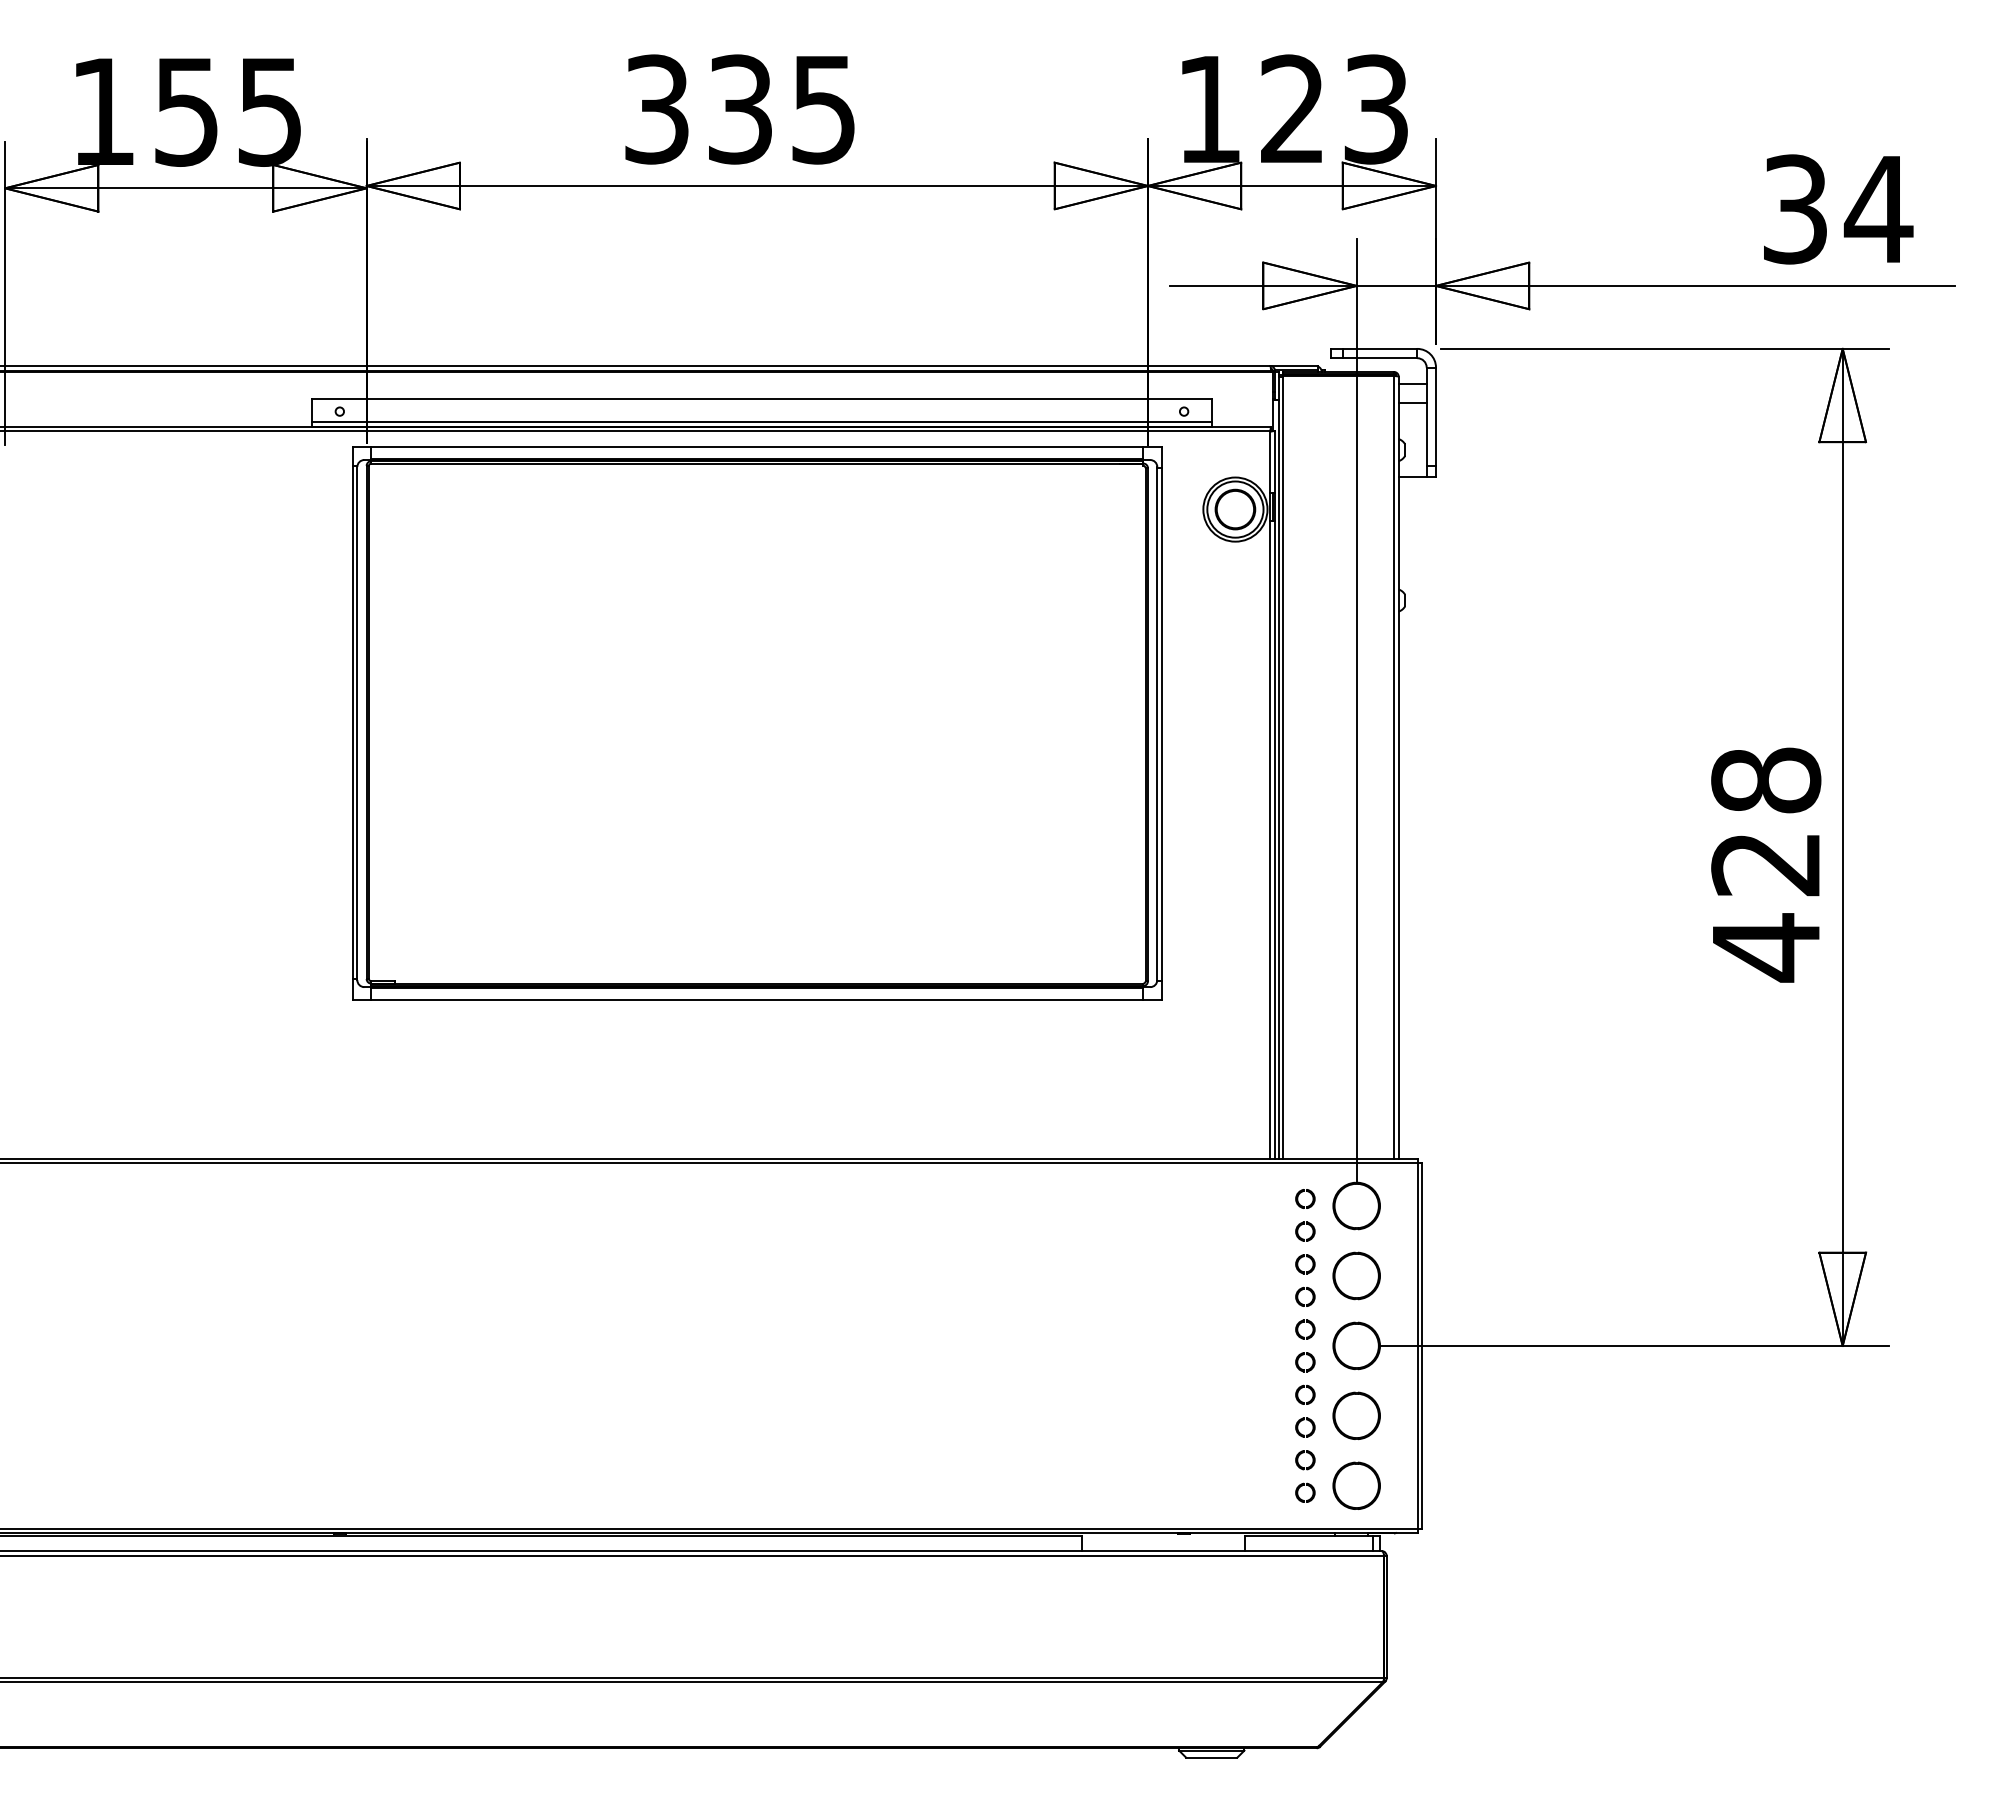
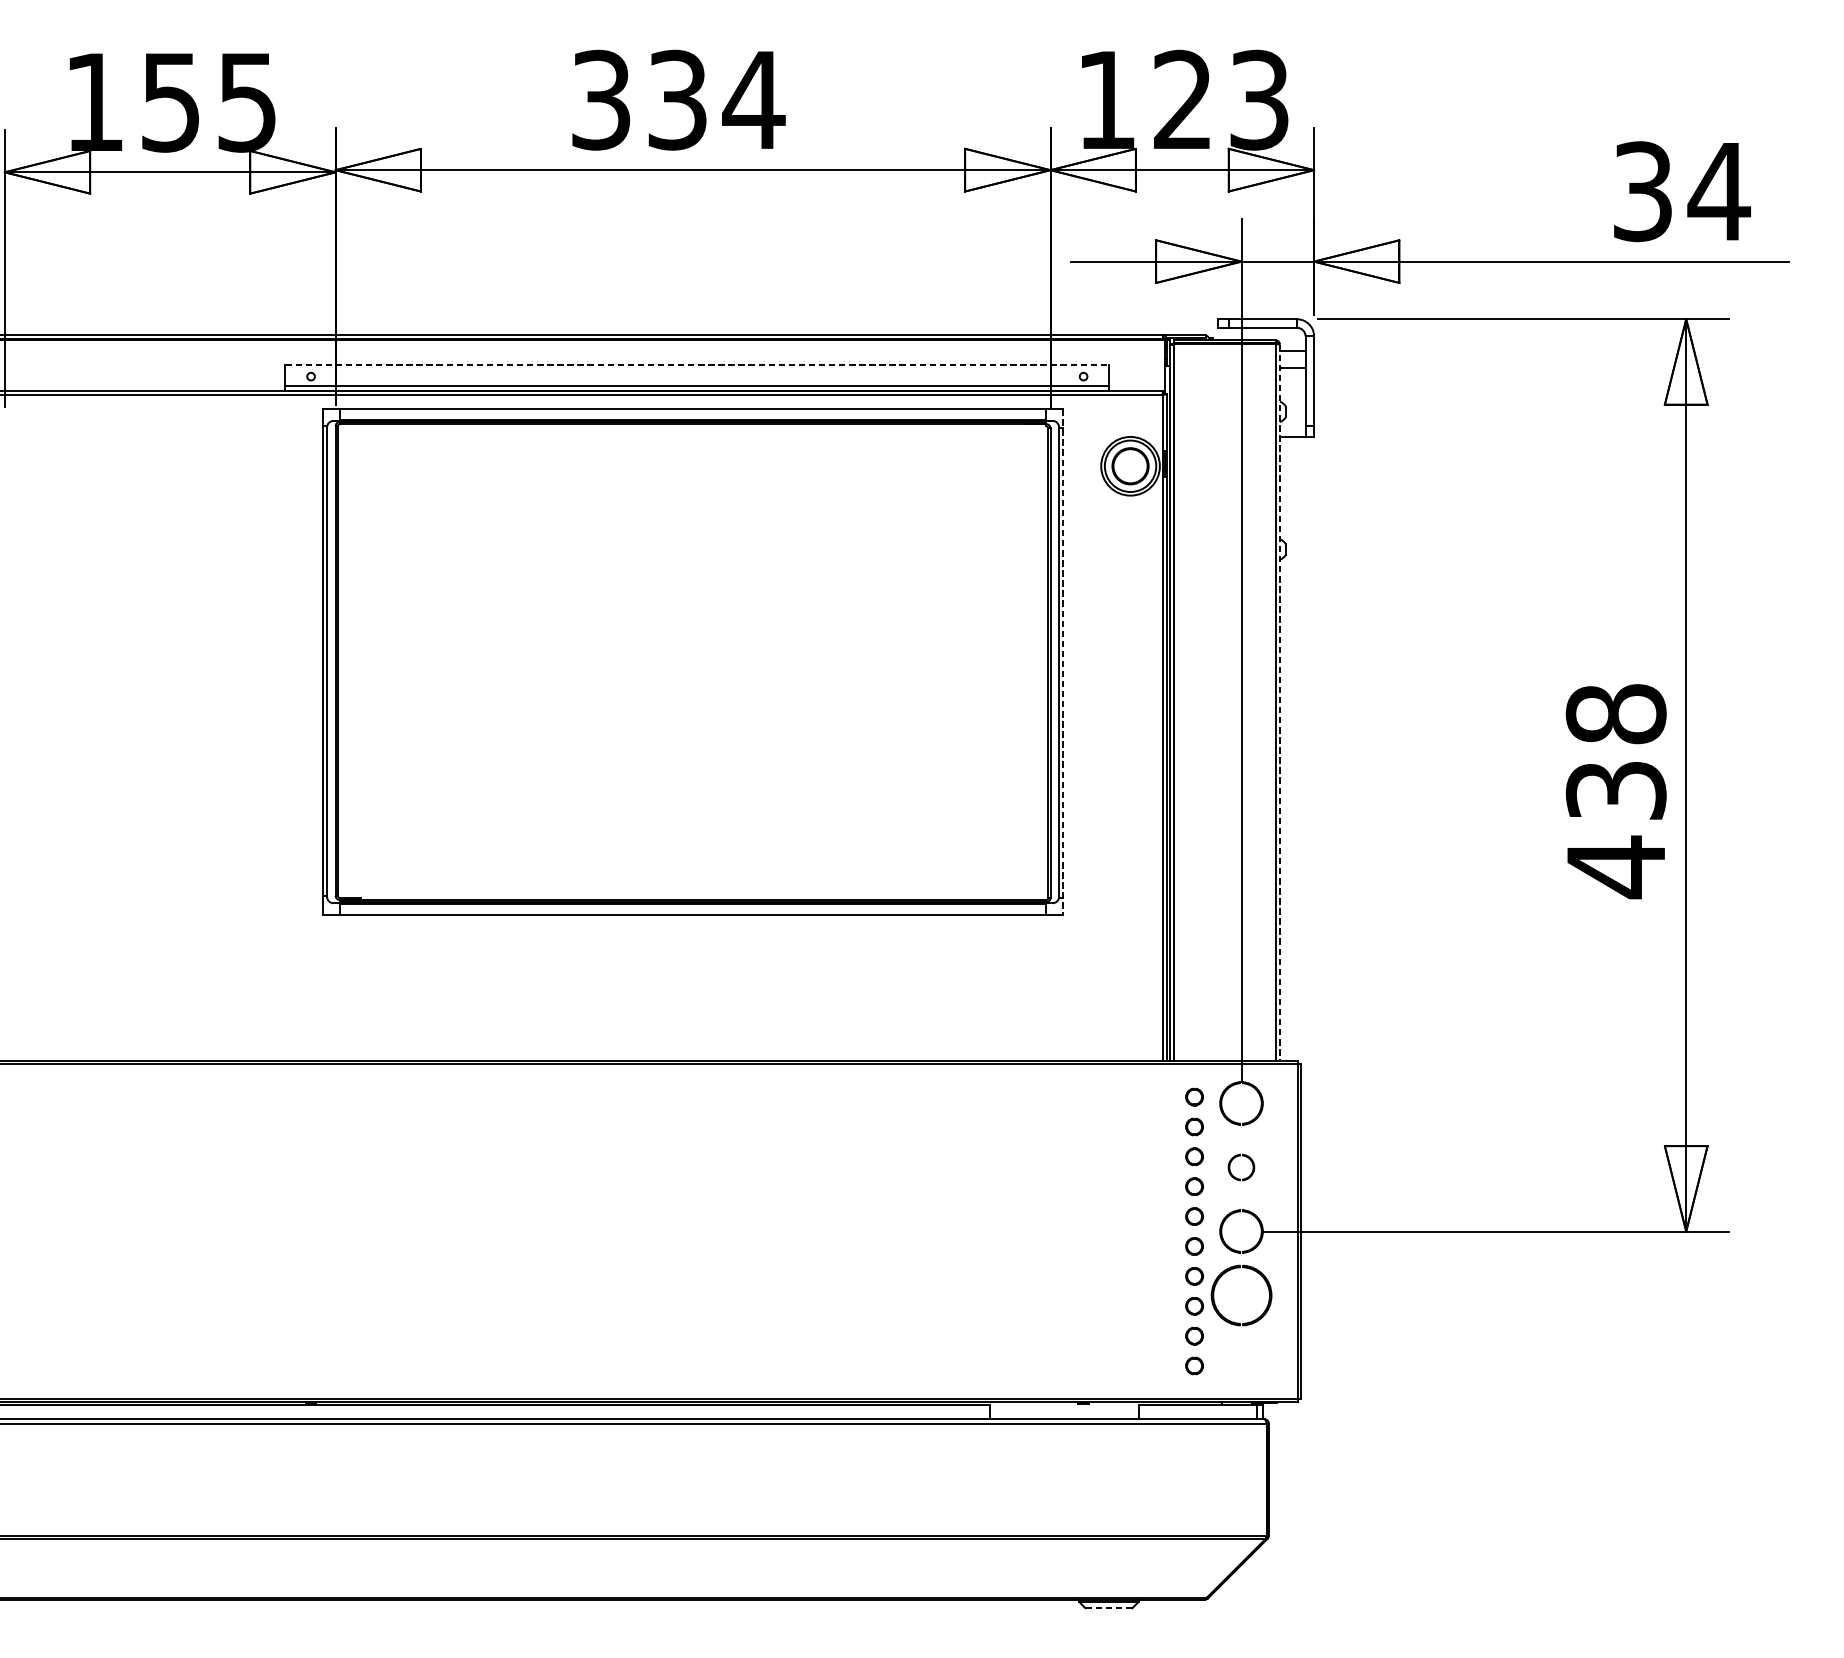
text: (823, 110) -> (753, 101), 335 -> 334
line: (762, 398) -> (697, 364), solid -> dashed
line: (1161, 724) -> (1062, 662), solid -> dashed
line: (1398, 768) -> (1279, 703), solid -> dashed
text: (1766, 864) -> (1616, 791), 428 -> 438
part: (1356, 1275) -> (1241, 1167), size x0.6
part: (1356, 1415) -> (1241, 1295), size x1.4
part: (1356, 1485) -> (1241, 1359), removed
line: (1211, 1757) -> (1108, 1608), solid -> dashed

